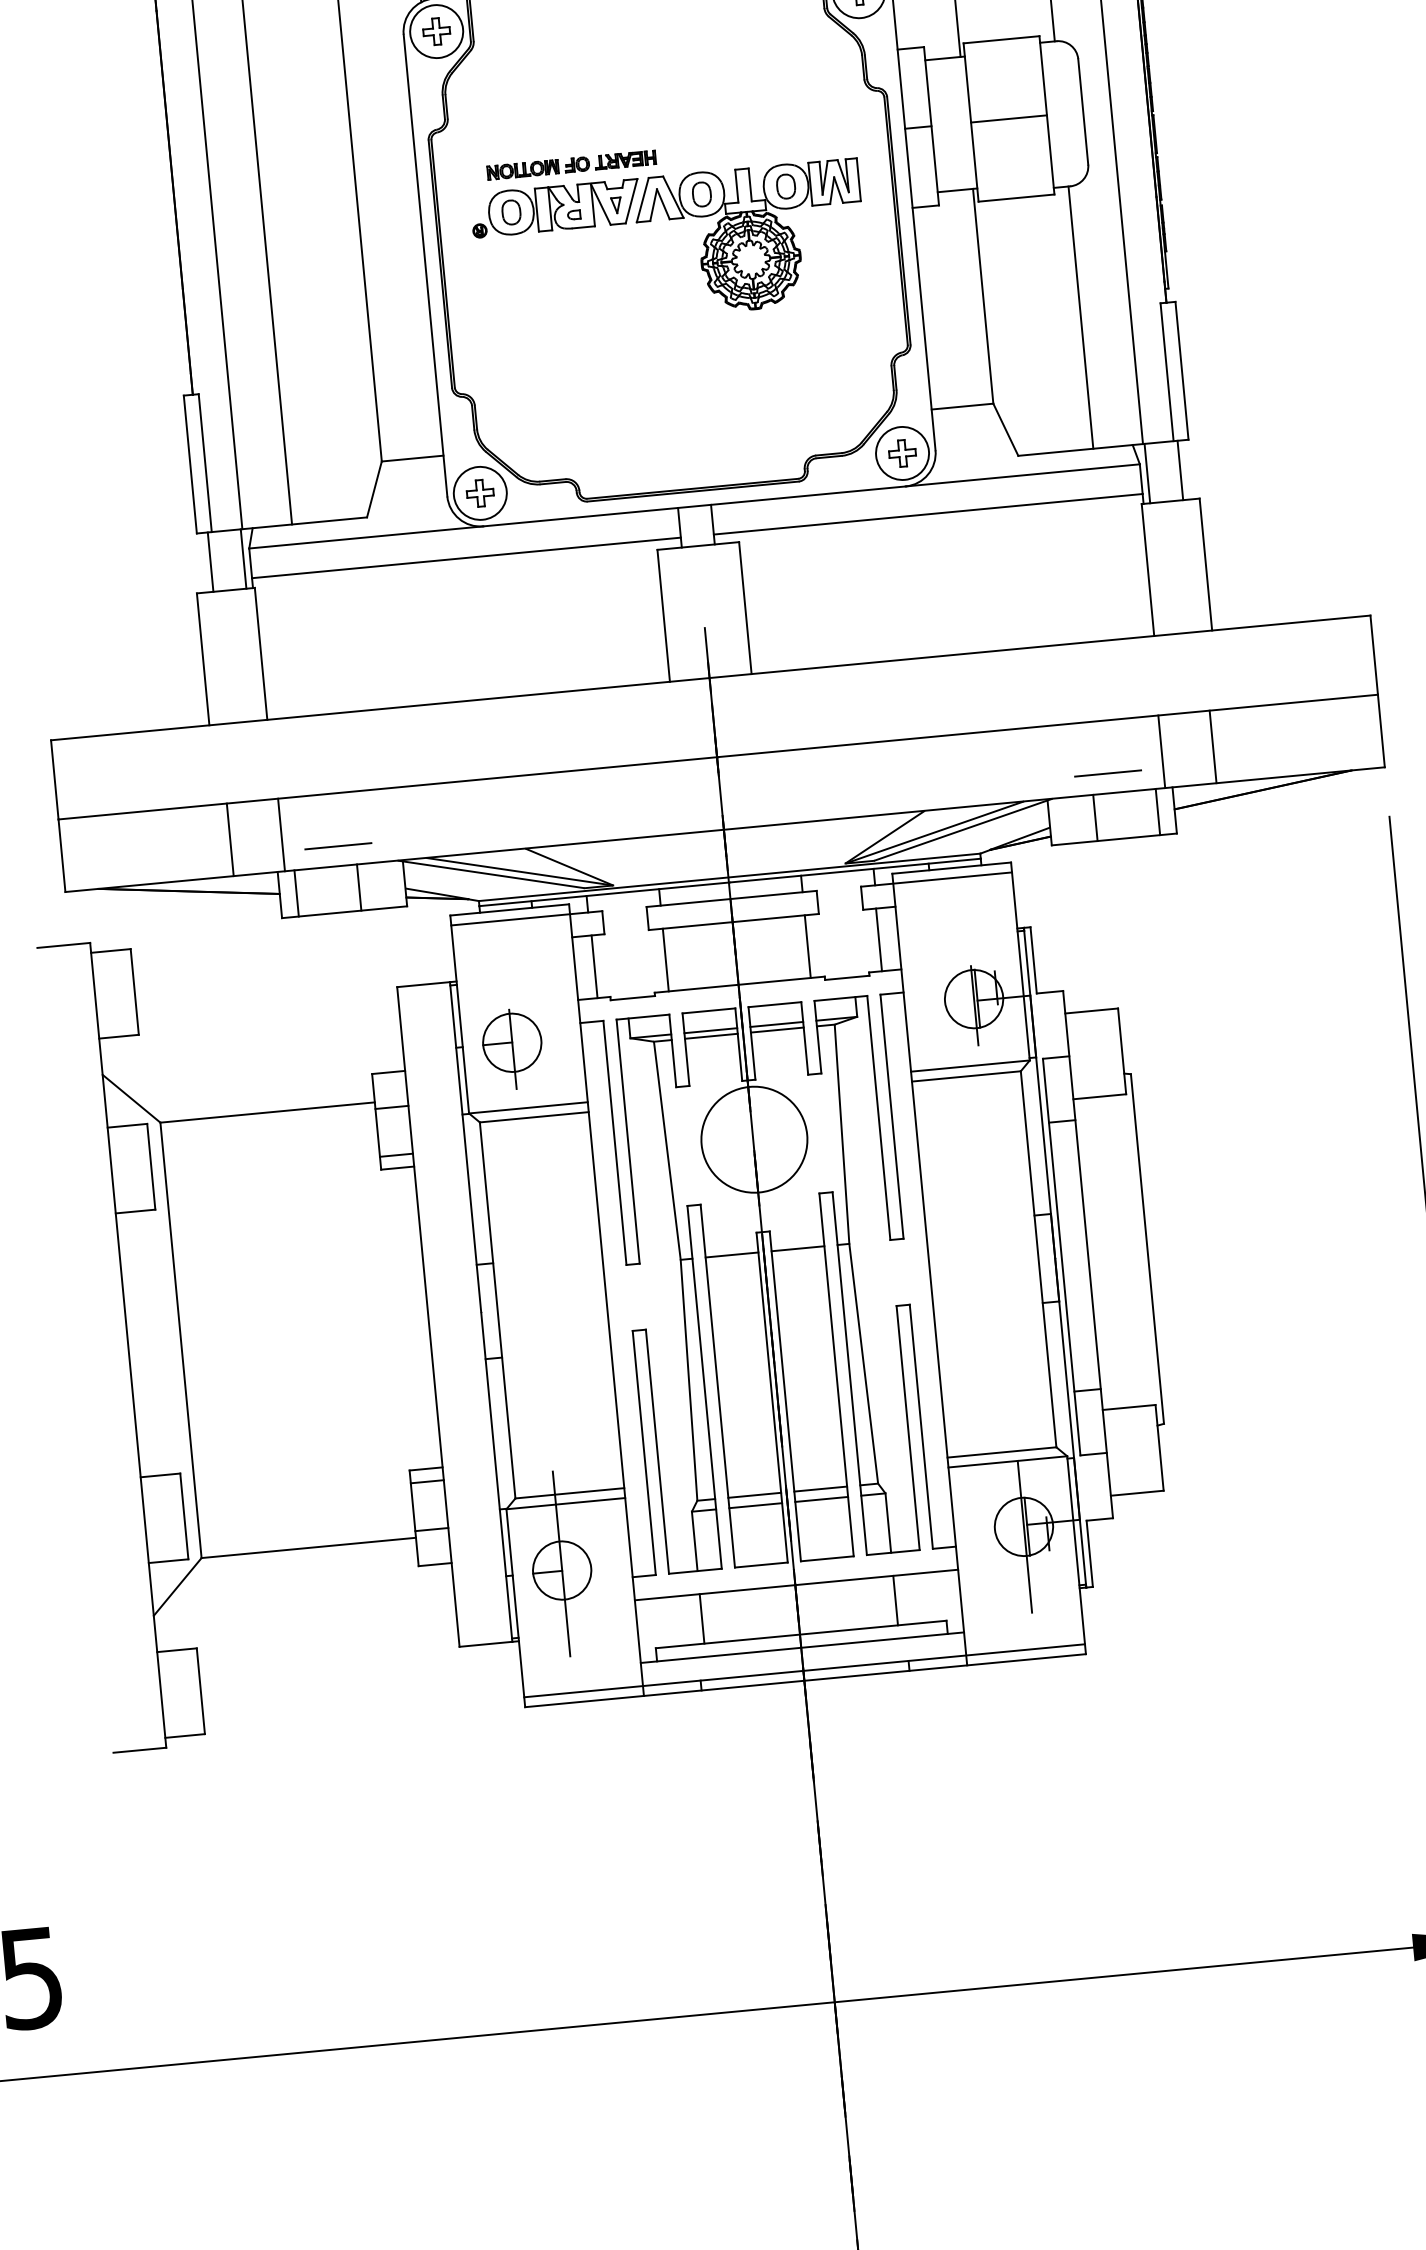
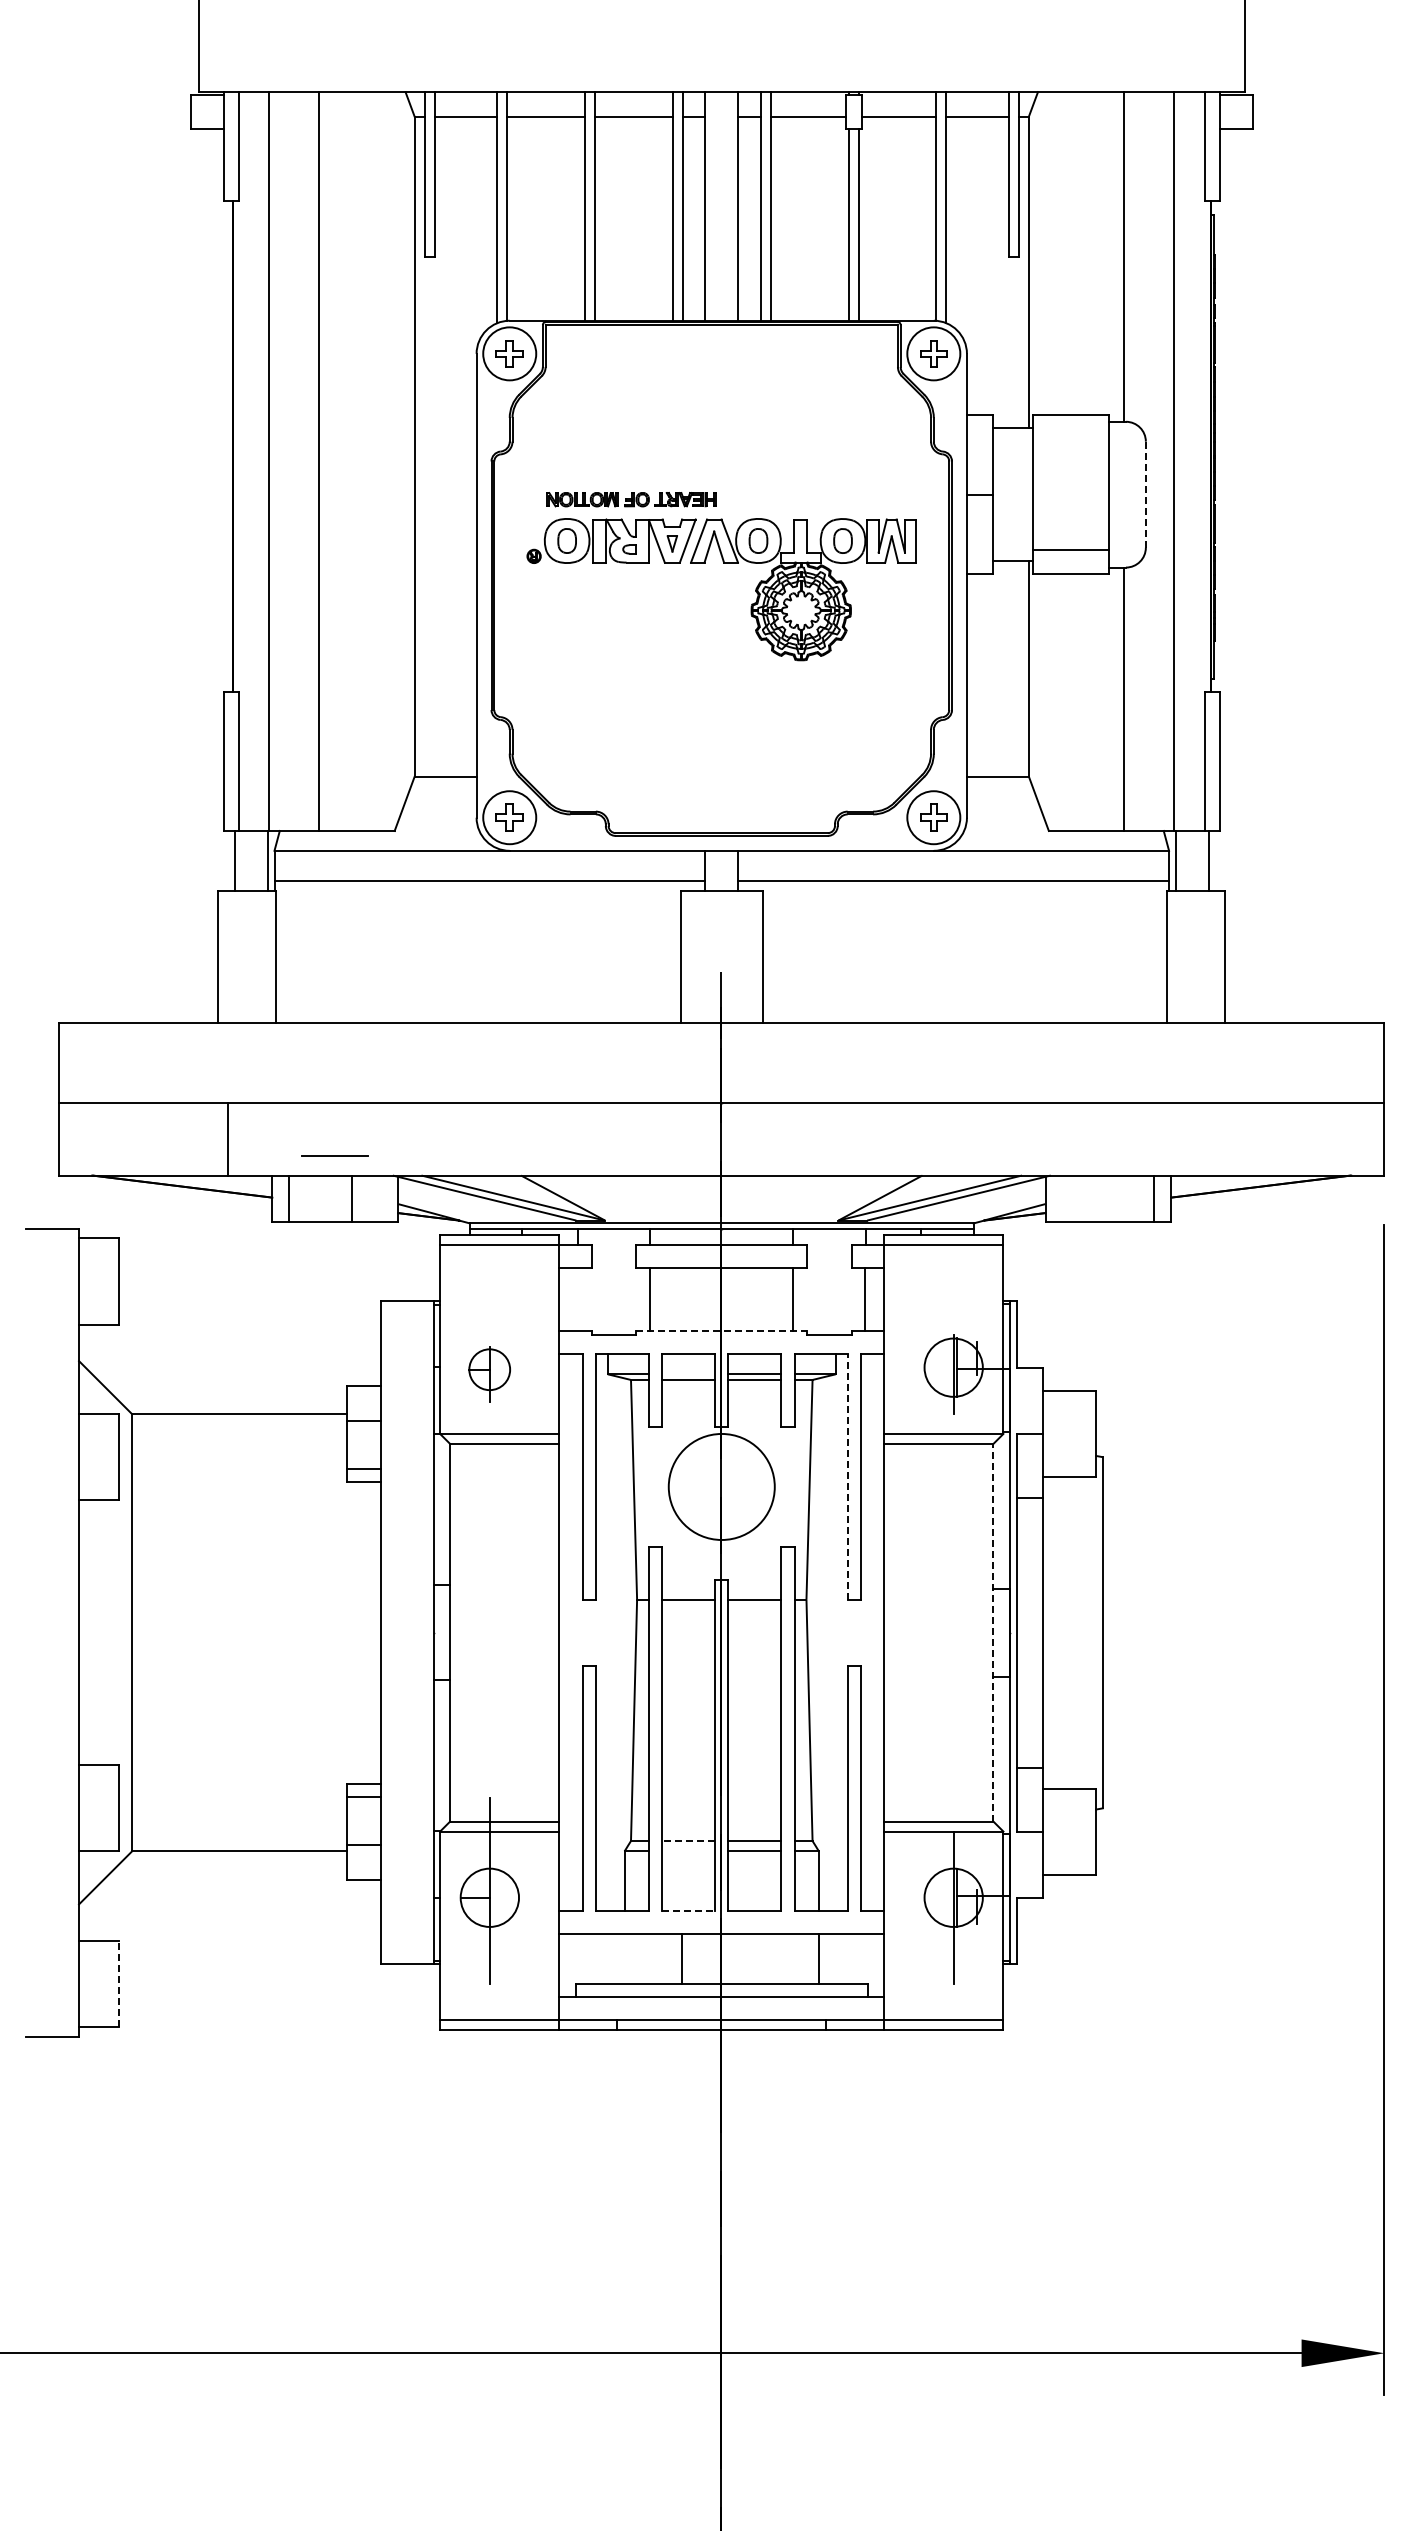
line: (1082, 112) -> (1145, 495), solid -> dashed
line: (1009, 118) -> (1071, 549), moved
line: (1213, 746) -> (1215, 1138), removed
line: (1161, 751) -> (1163, 1138), removed
line: (1108, 773) -> (1108, 1155), removed
line: (1095, 817) -> (1091, 1198), removed
line: (281, 834) -> (279, 1138), removed
line: (594, 966) -> (578, 1299), removed
line: (740, 984) -> (722, 1331), solid -> dashed
line: (710, 1030) -> (688, 1374), removed
part: (512, 1049) -> (489, 1374), size x0.7
line: (878, 1118) -> (847, 1477), solid -> dashed
line: (1038, 1259) -> (993, 1632), solid -> dashed
line: (754, 1495) -> (688, 1841), solid -> dashed
line: (755, 1505) -> (688, 1851), removed
line: (761, 1565) -> (688, 1911), solid -> dashed
line: (701, 1618) -> (681, 1958), moved
line: (200, 1690) -> (118, 1983), solid -> dashed

